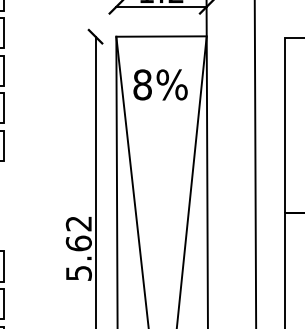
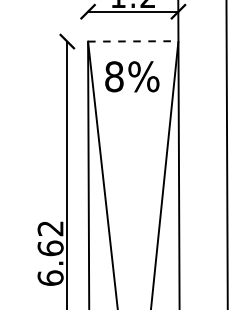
line: (162, 36) -> (134, 41), solid -> dashed
text: (160, 84) -> (132, 76), moved
text: (78, 272) -> (50, 277), 5.62 -> 6.62

